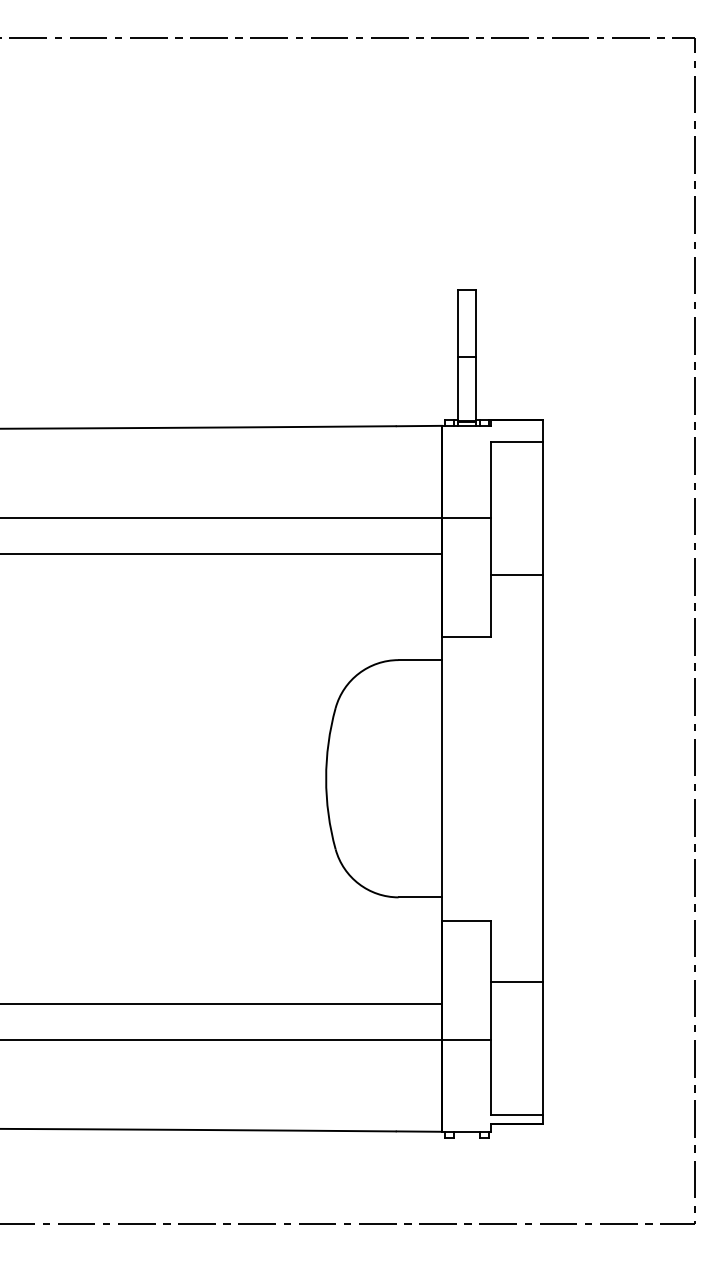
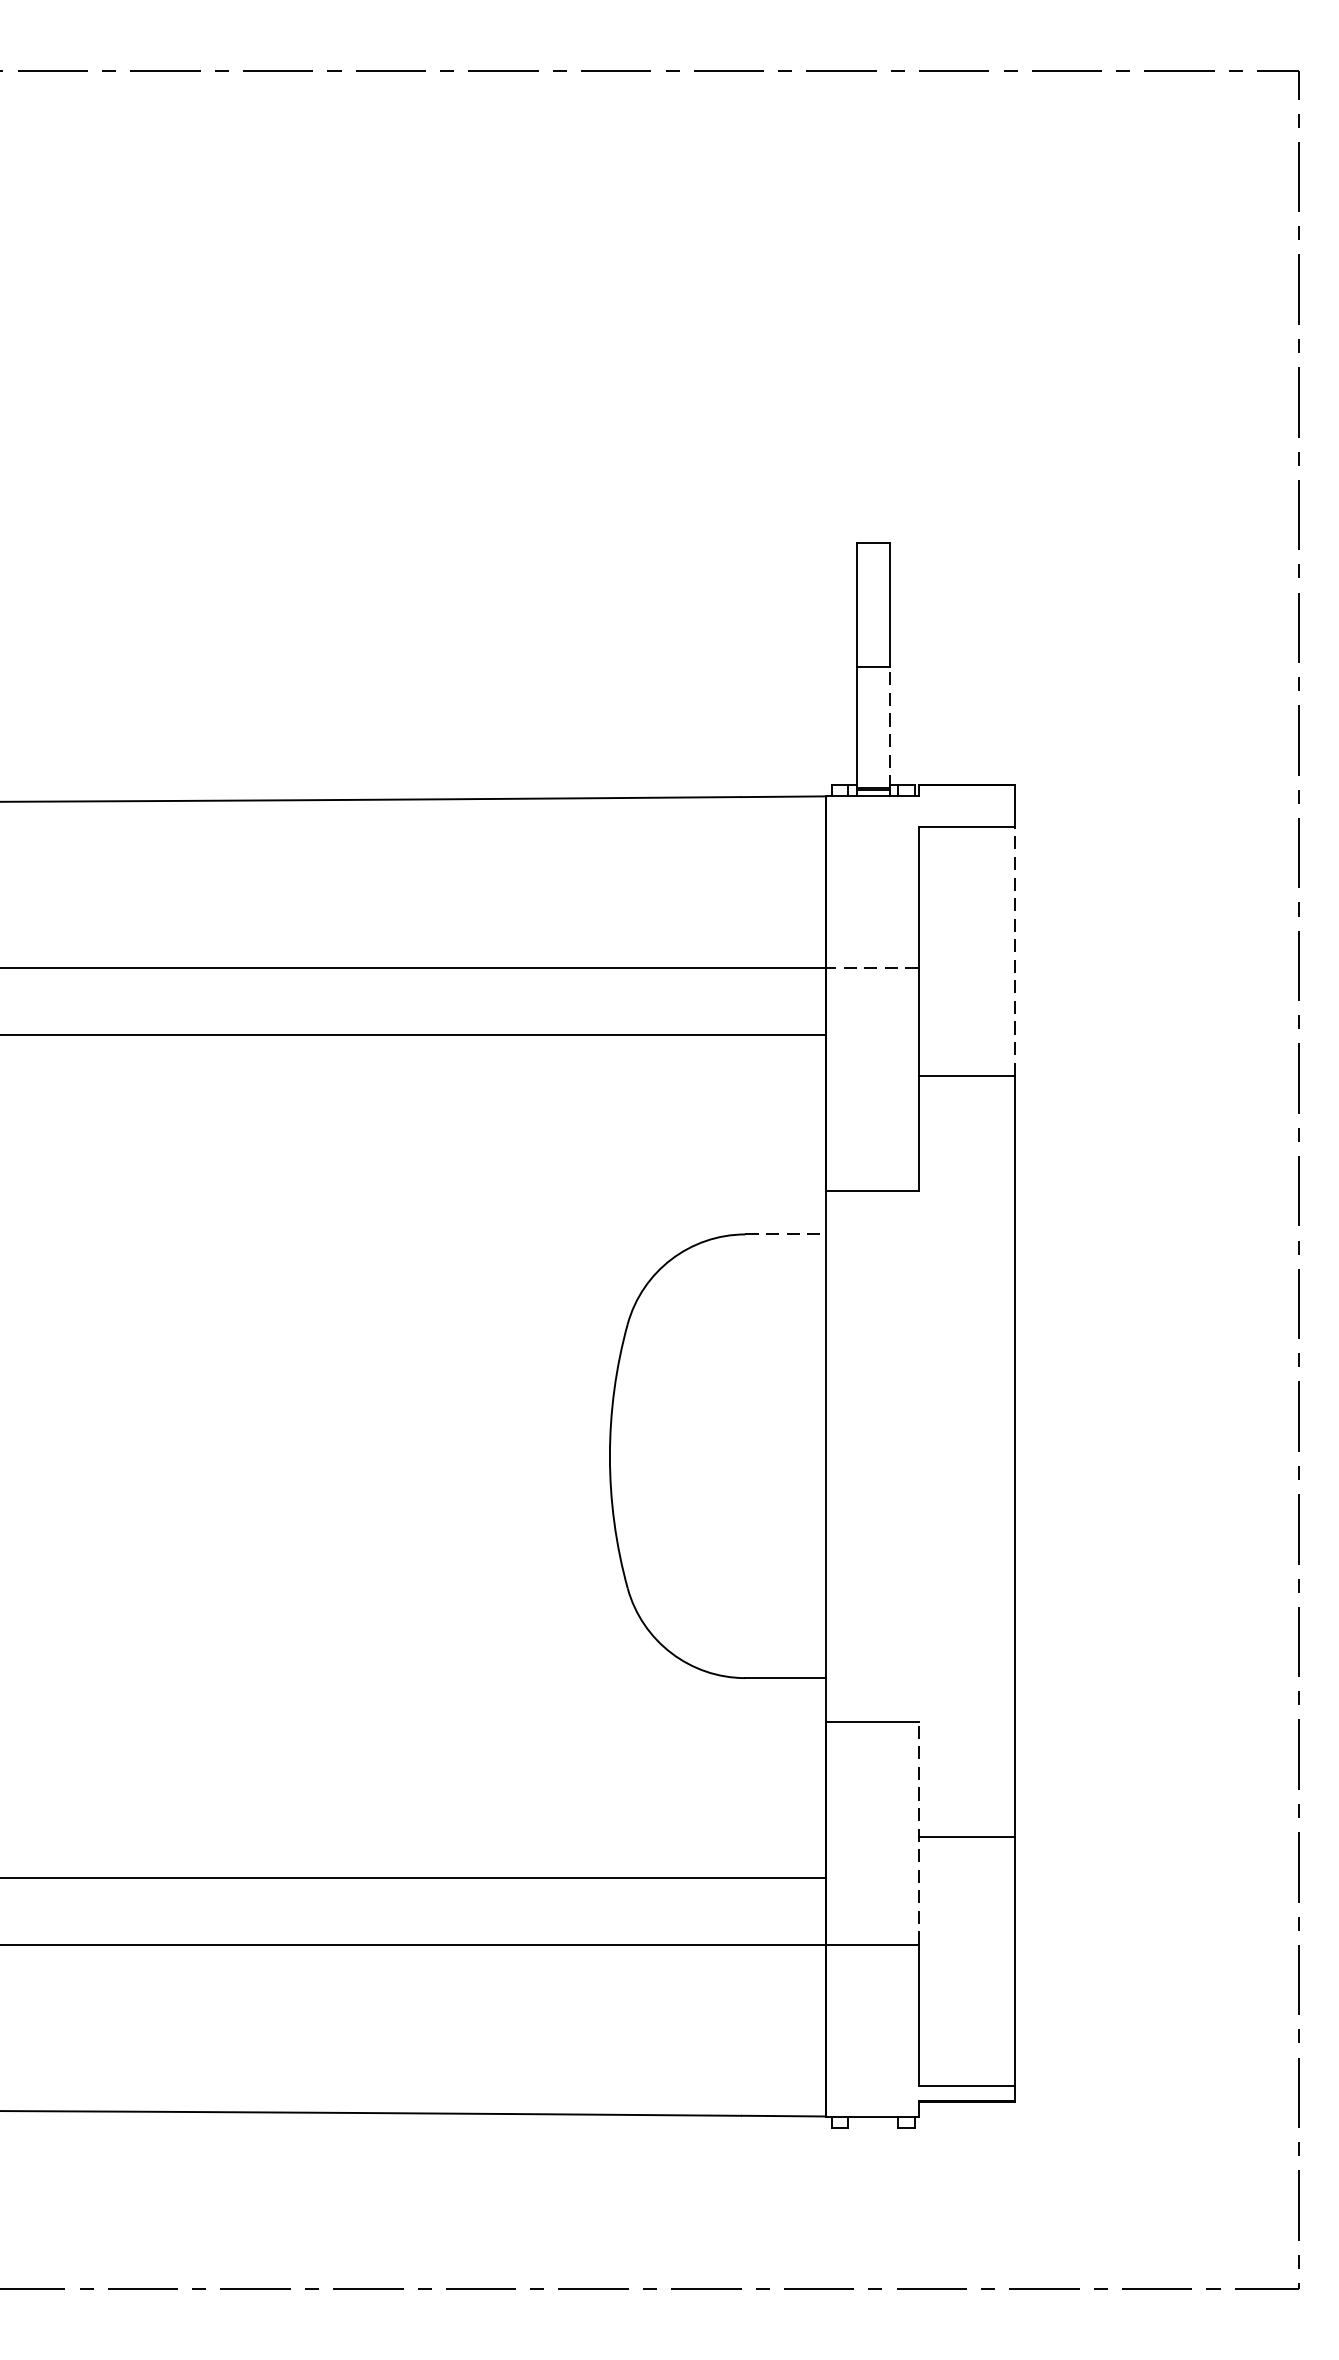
line: (475, 388) -> (889, 726), solid -> dashed
line: (542, 508) -> (1014, 950), solid -> dashed
line: (466, 517) -> (872, 967), solid -> dashed
line: (420, 660) -> (786, 1235), solid -> dashed
line: (491, 979) -> (919, 1831), solid -> dashed

